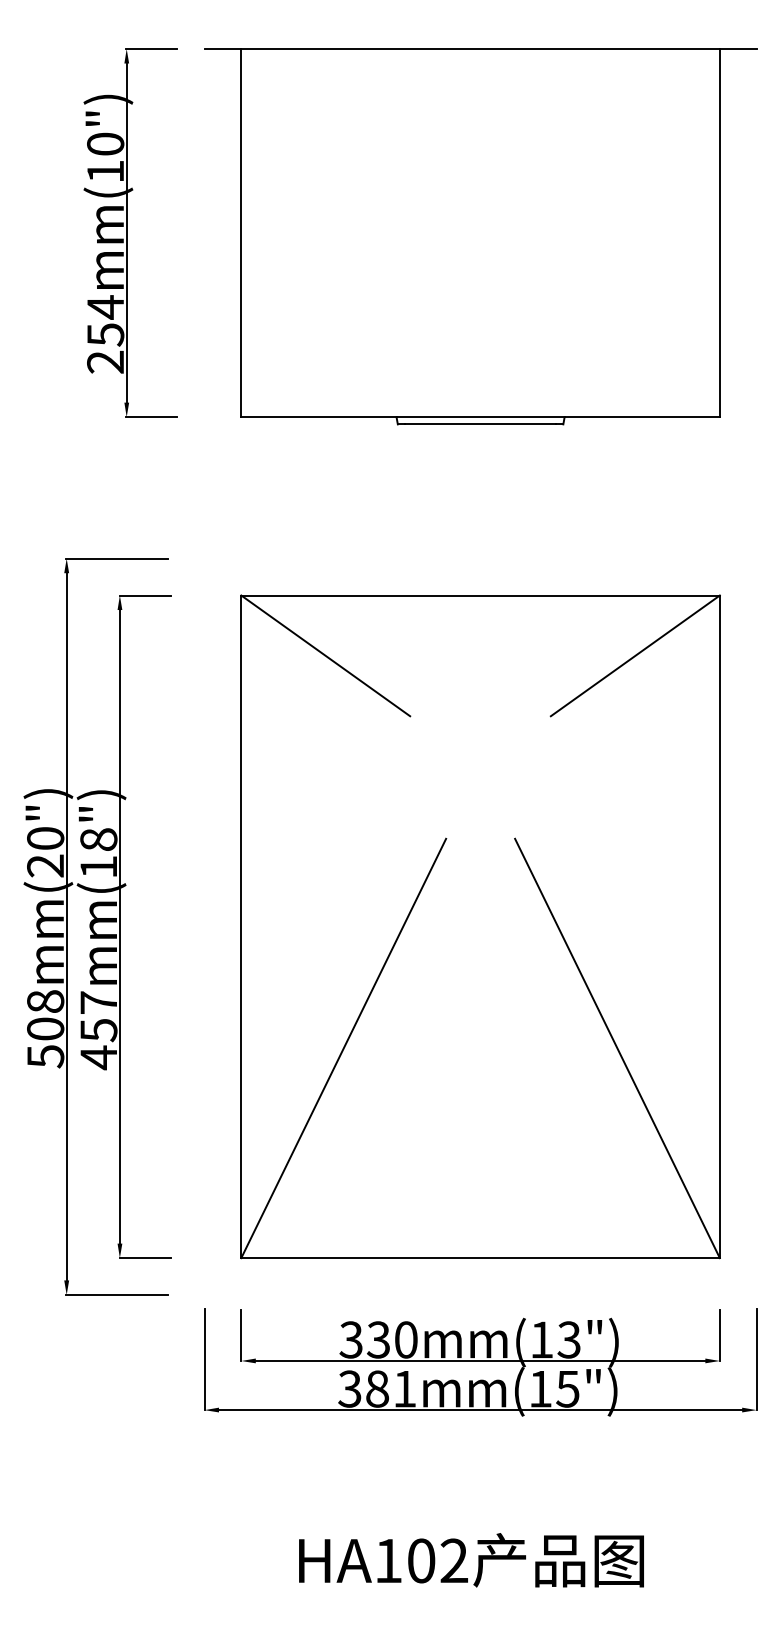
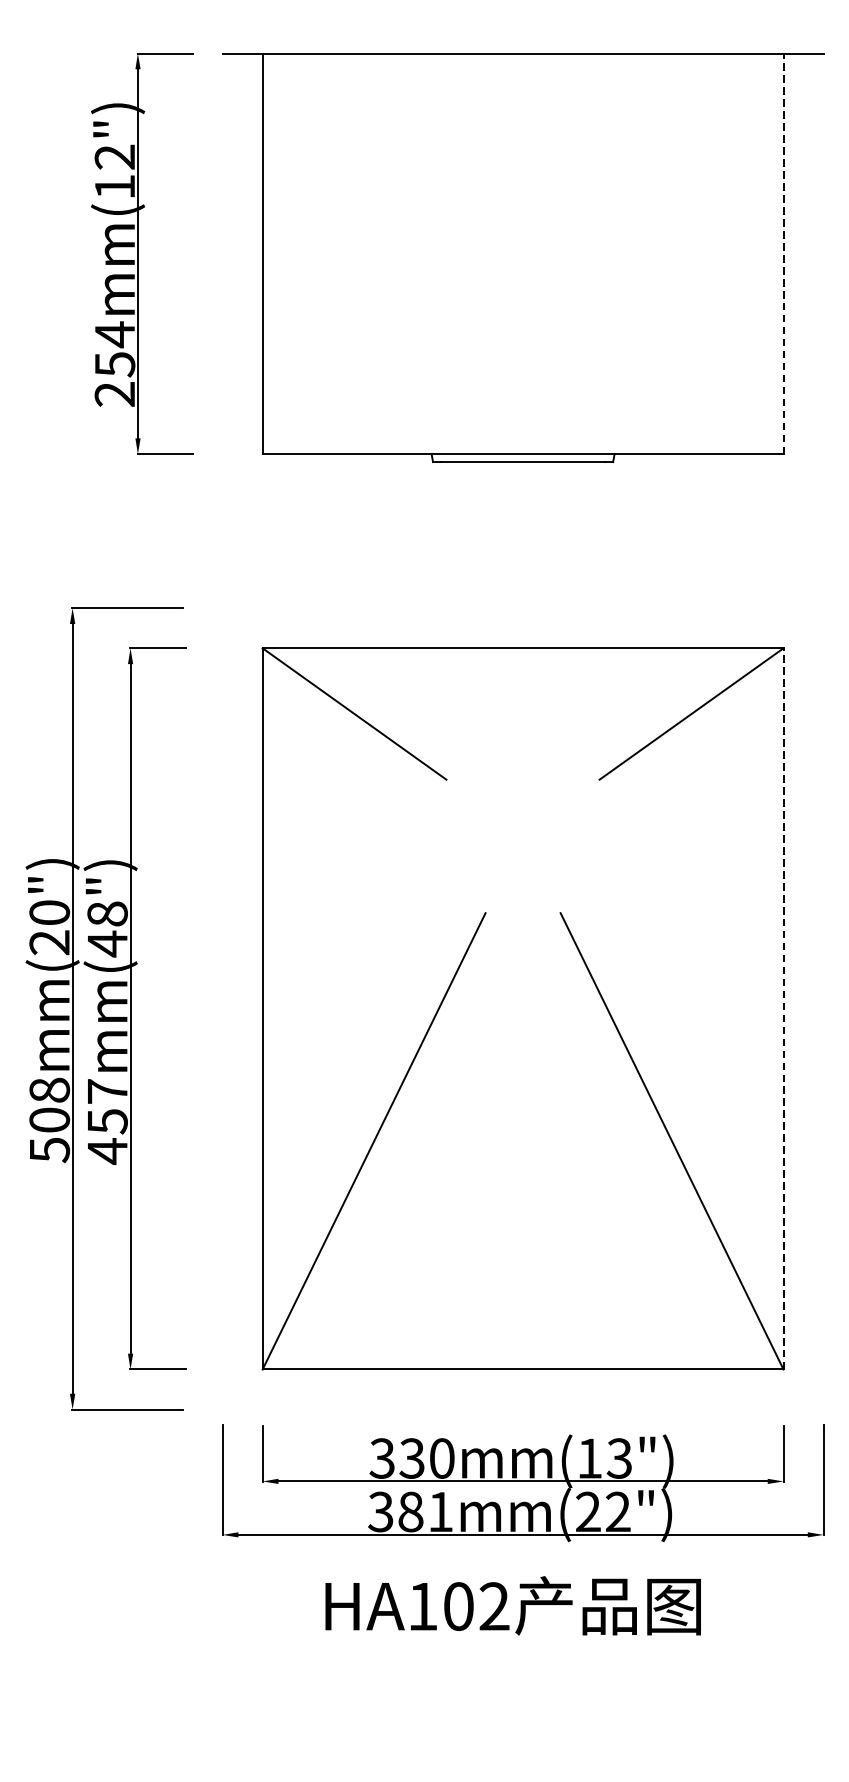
text: (105, 143) -> (114, 156), 254mm(10") -> 254mm(12")
line: (719, 232) -> (783, 253), solid -> dashed
text: (98, 866) -> (107, 943), 457mm(18") -> 457mm(48")
line: (719, 926) -> (783, 1008), solid -> dashed
text: (554, 1388) -> (603, 1511), 381mm(15") -> 381mm(22")
text: (471, 1560) -> (513, 1606), moved

